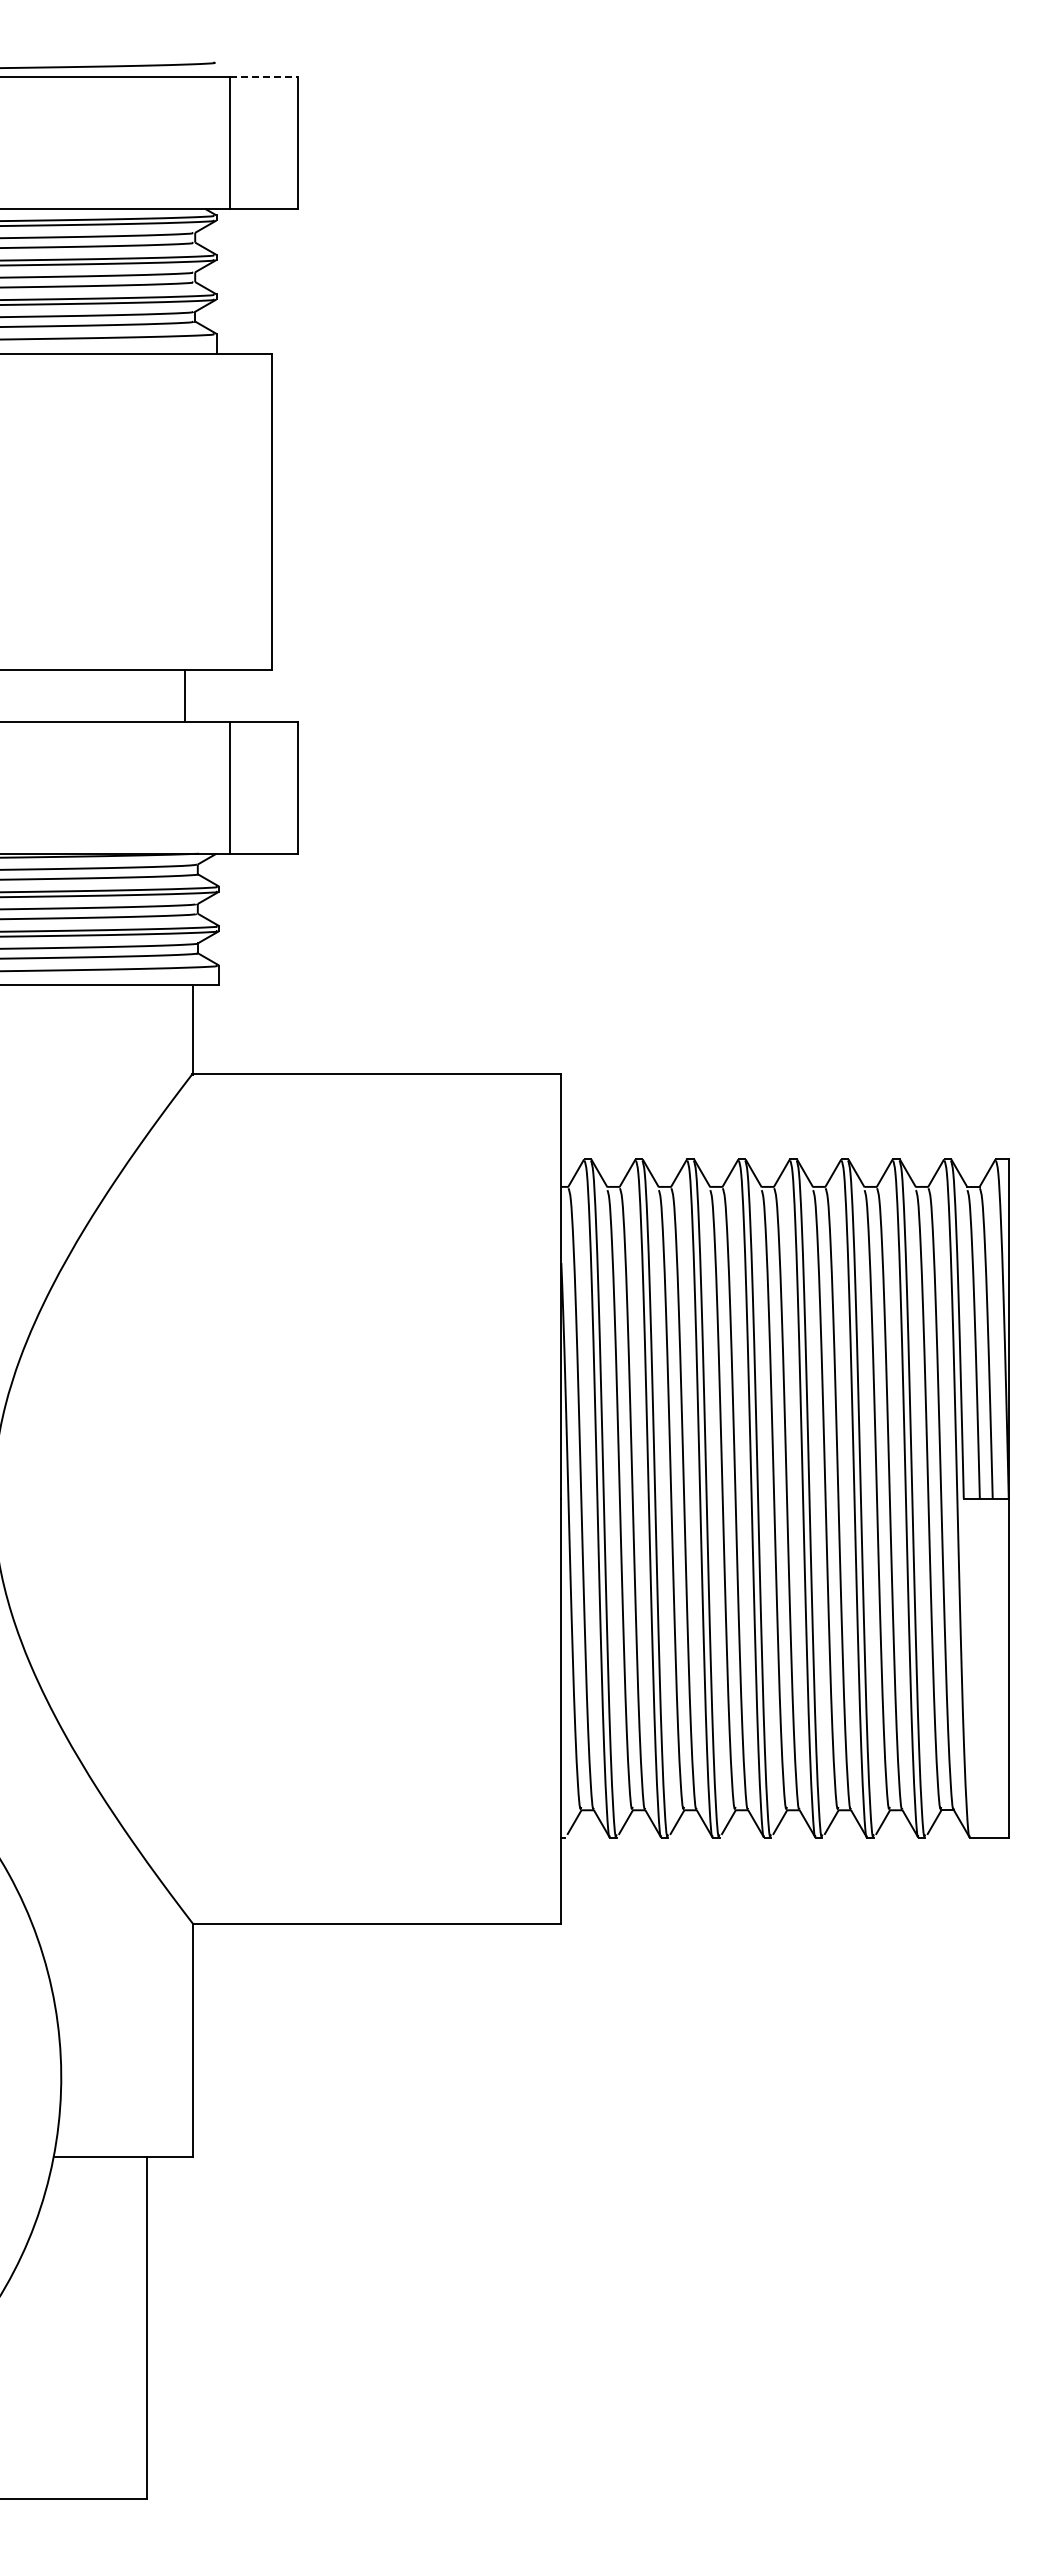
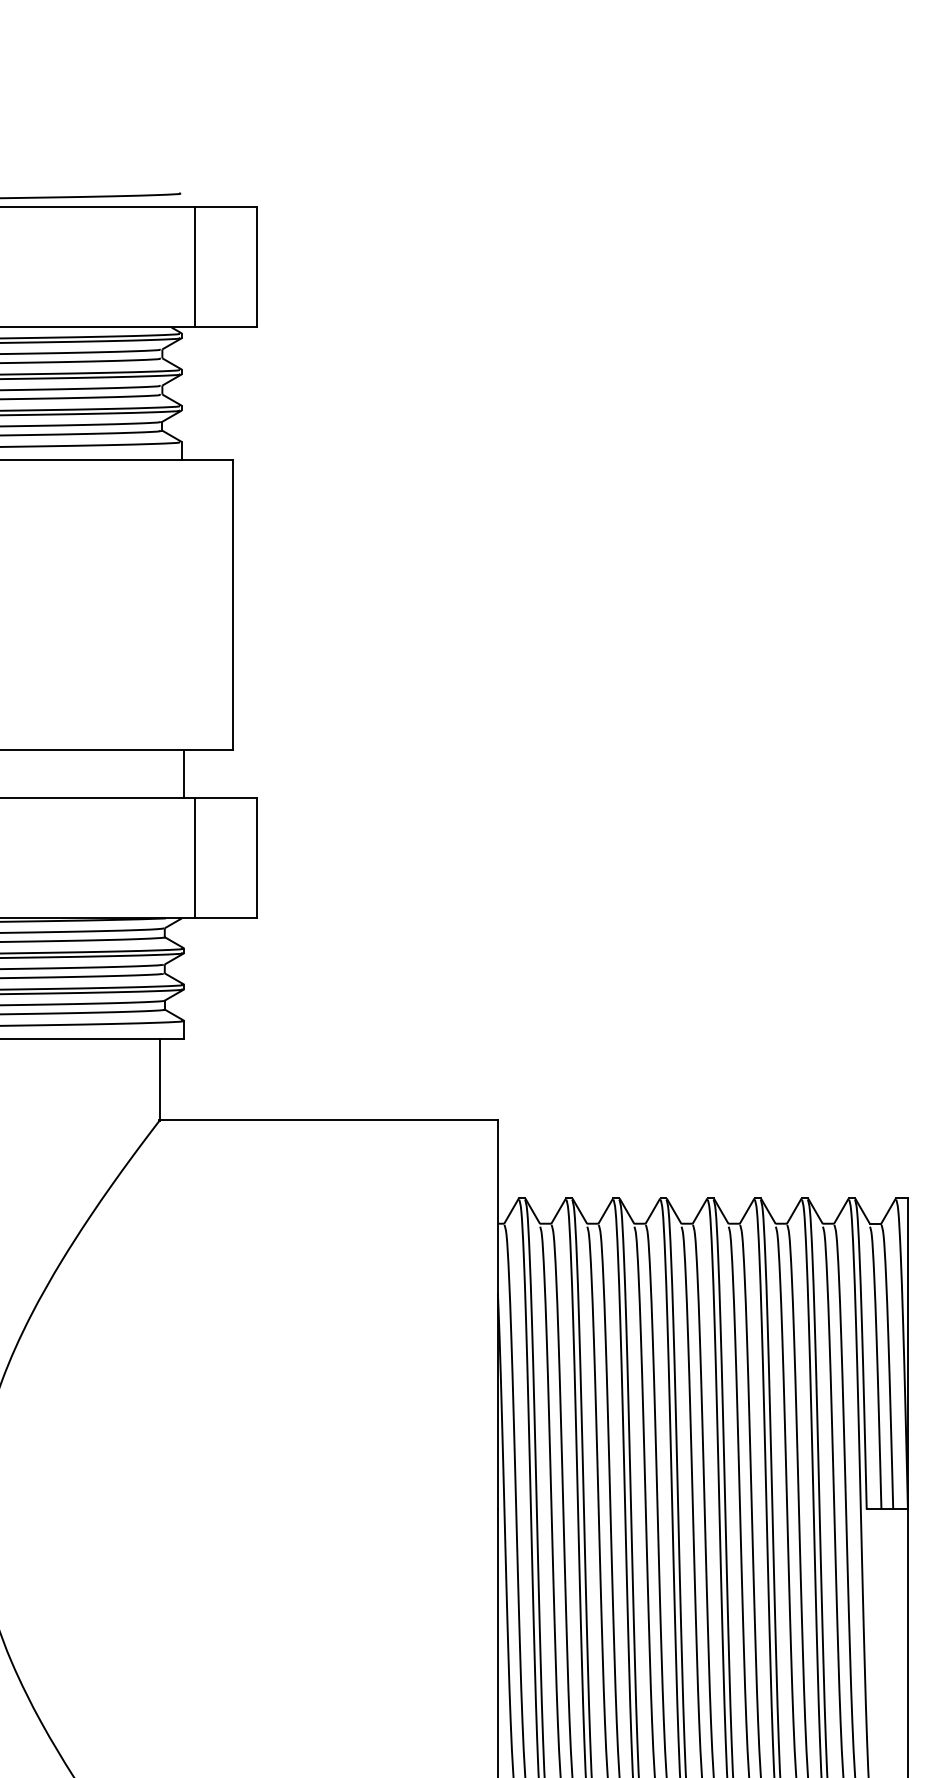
line: (264, 77) -> (225, 207), dashed -> solid
line: (185, 695) -> (184, 773), moved

